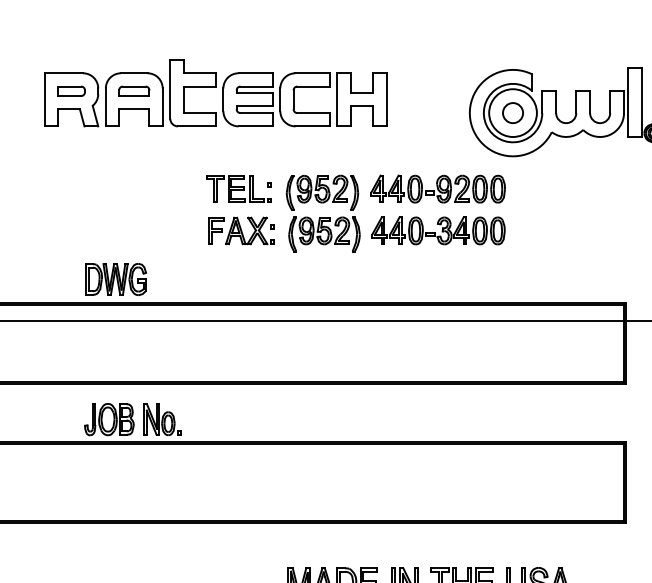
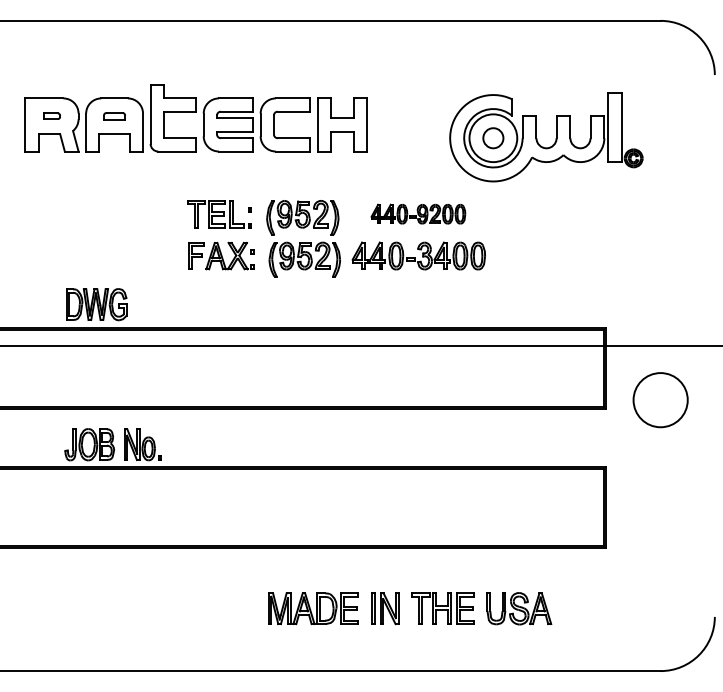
part: (72, 90) -> (52, 115), size x0.6
part: (134, 90) -> (114, 115), size x0.7
part: (438, 188) -> (418, 213), size x0.7

